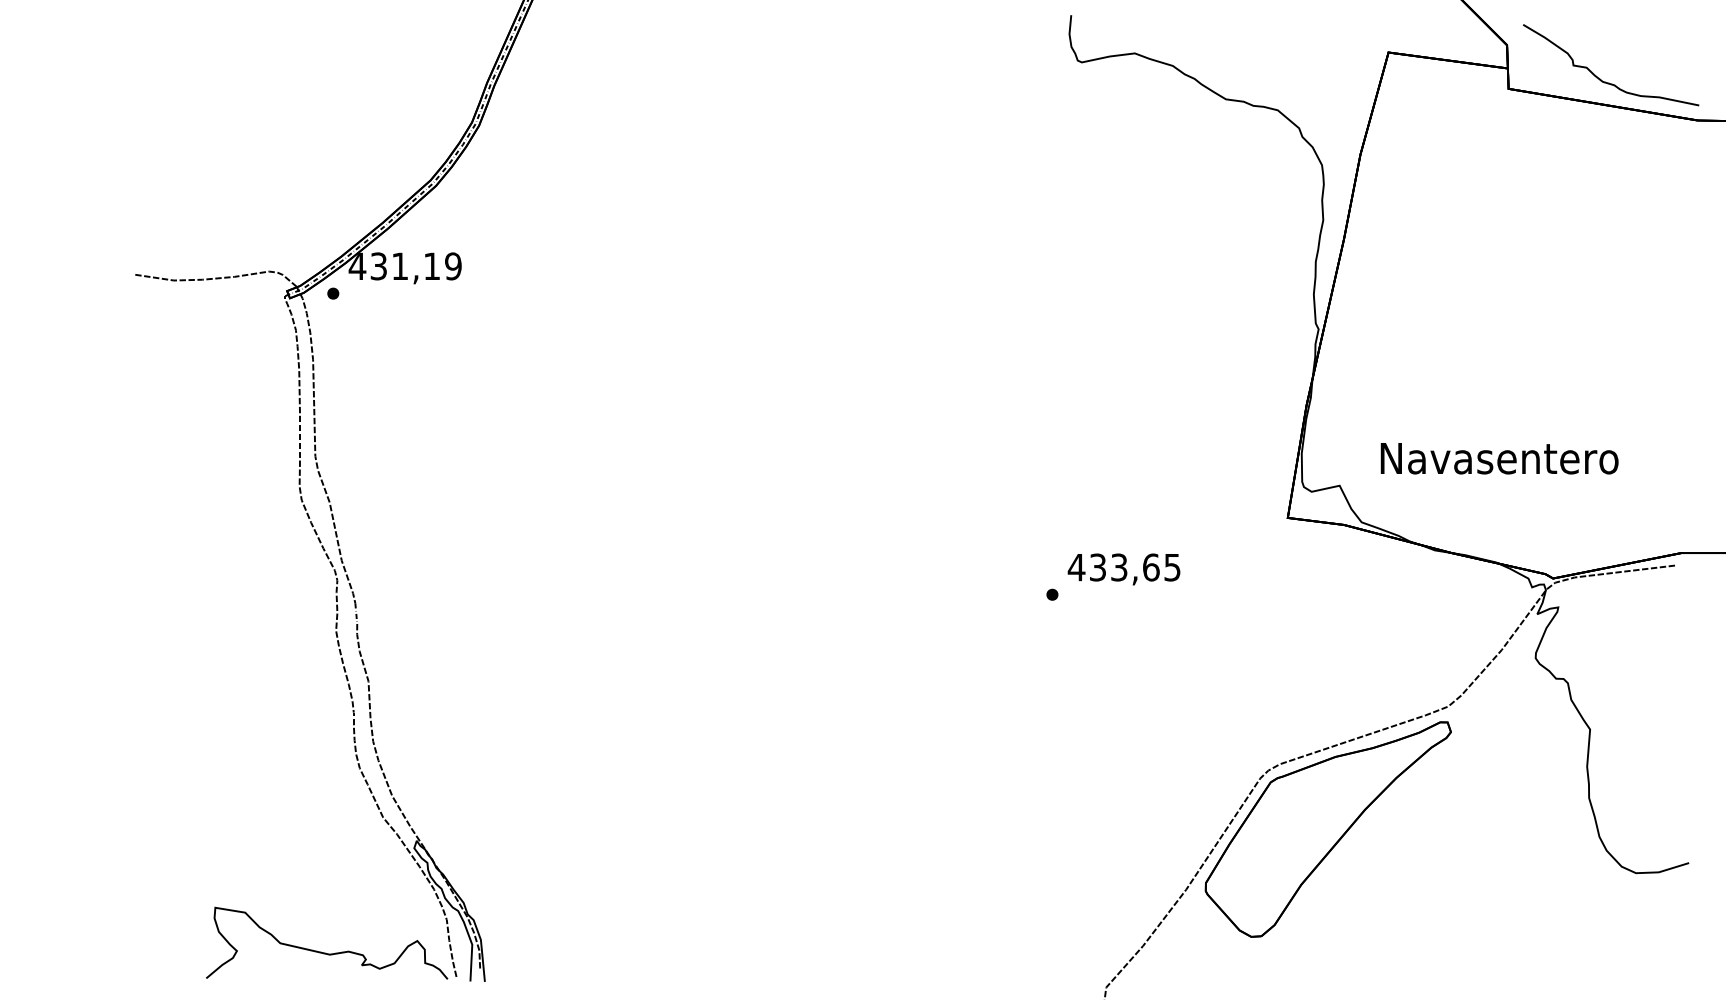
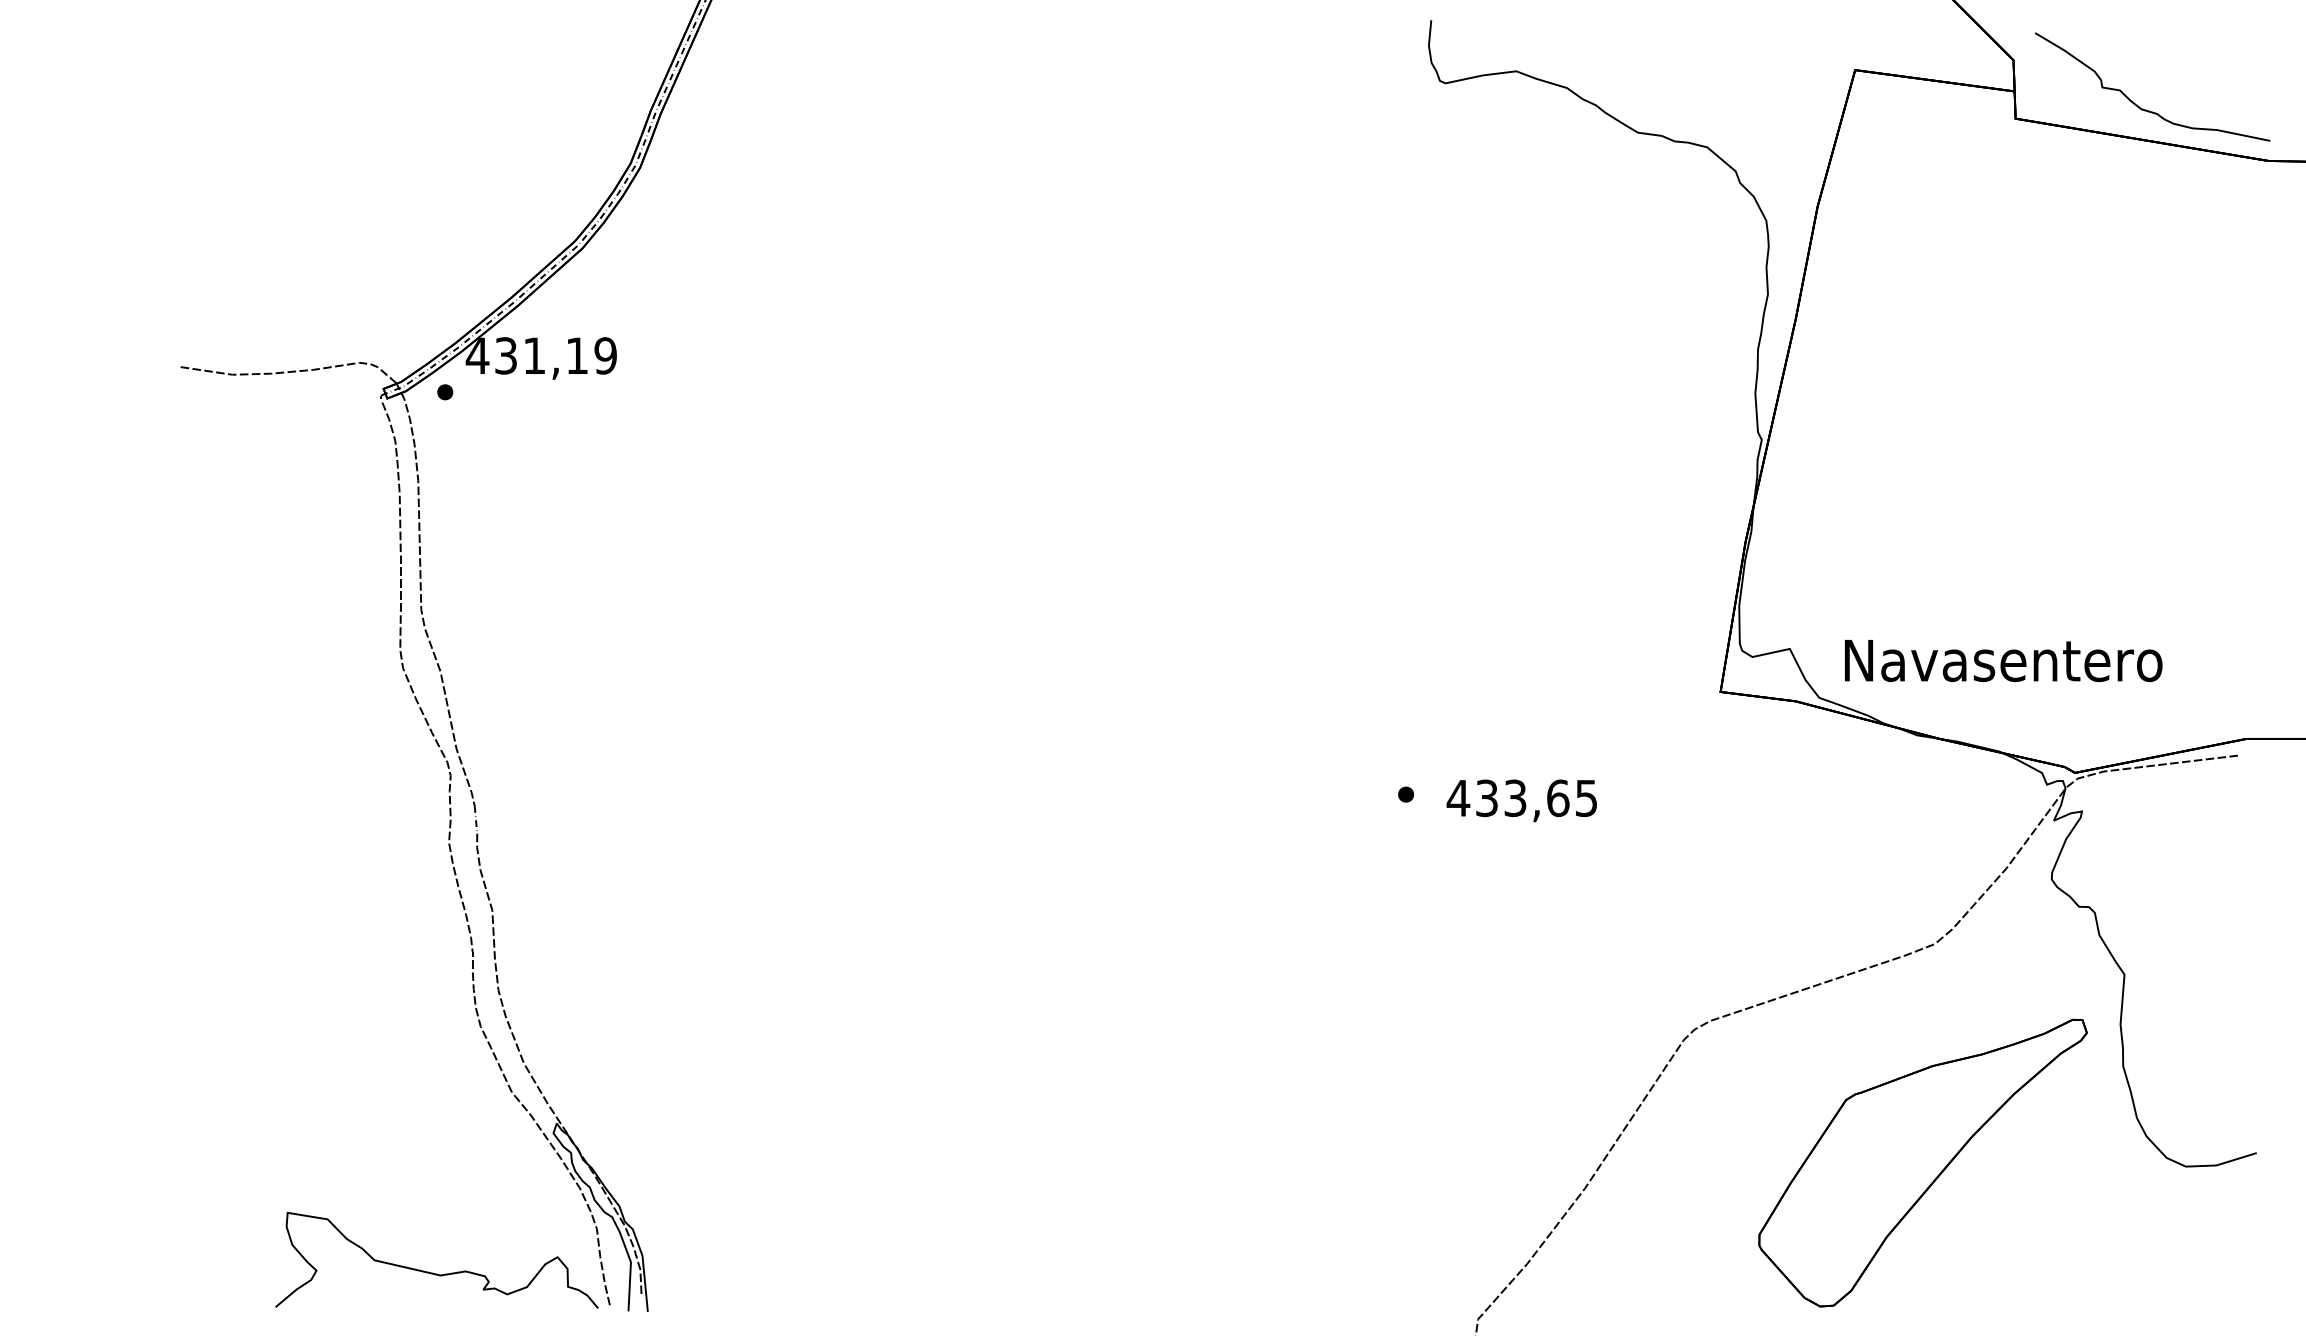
text: (1499, 458) -> (2003, 660), moved
text: (1123, 569) -> (1521, 800), moved
part: (1327, 829) -> (1921, 1163), moved

